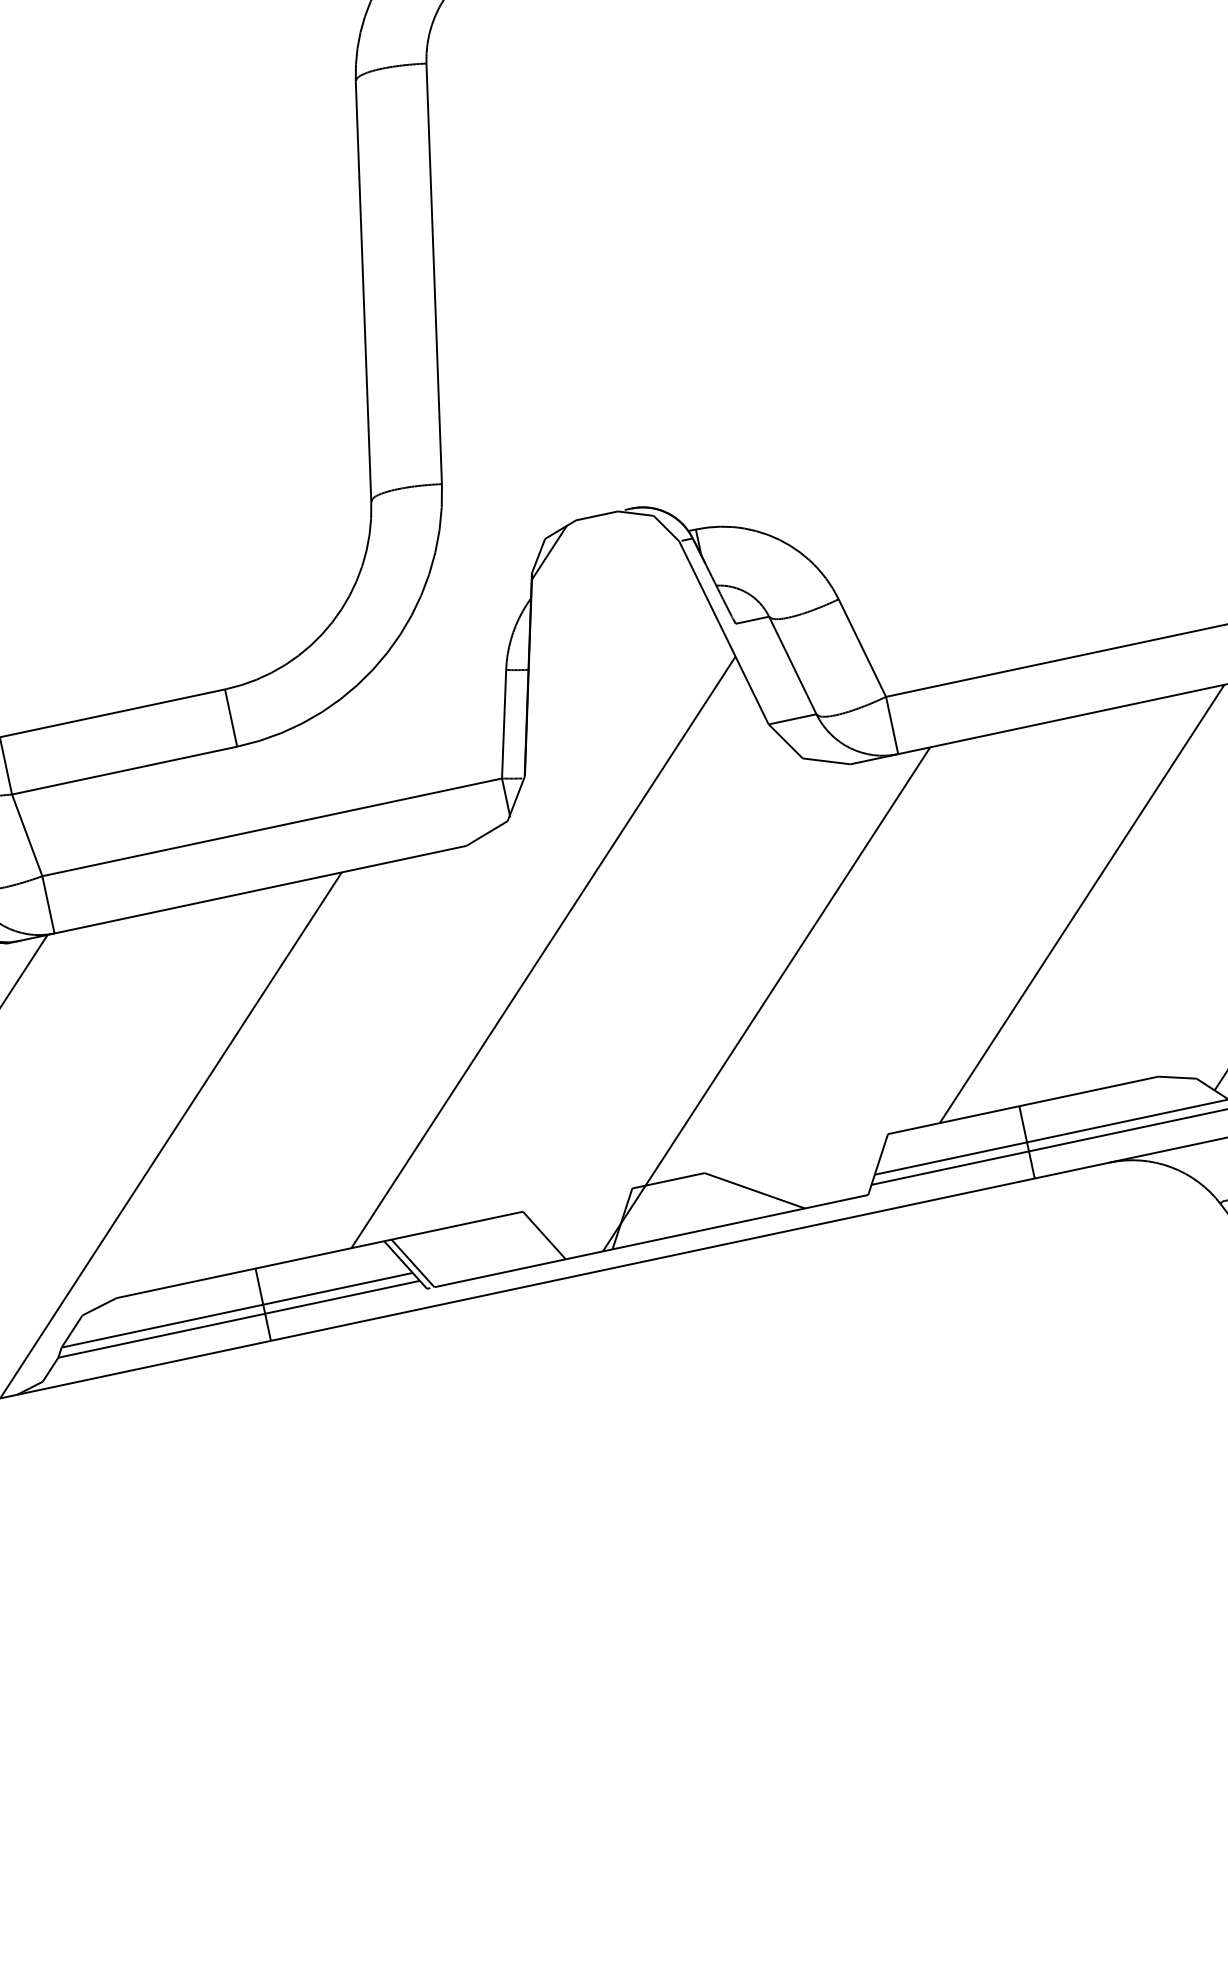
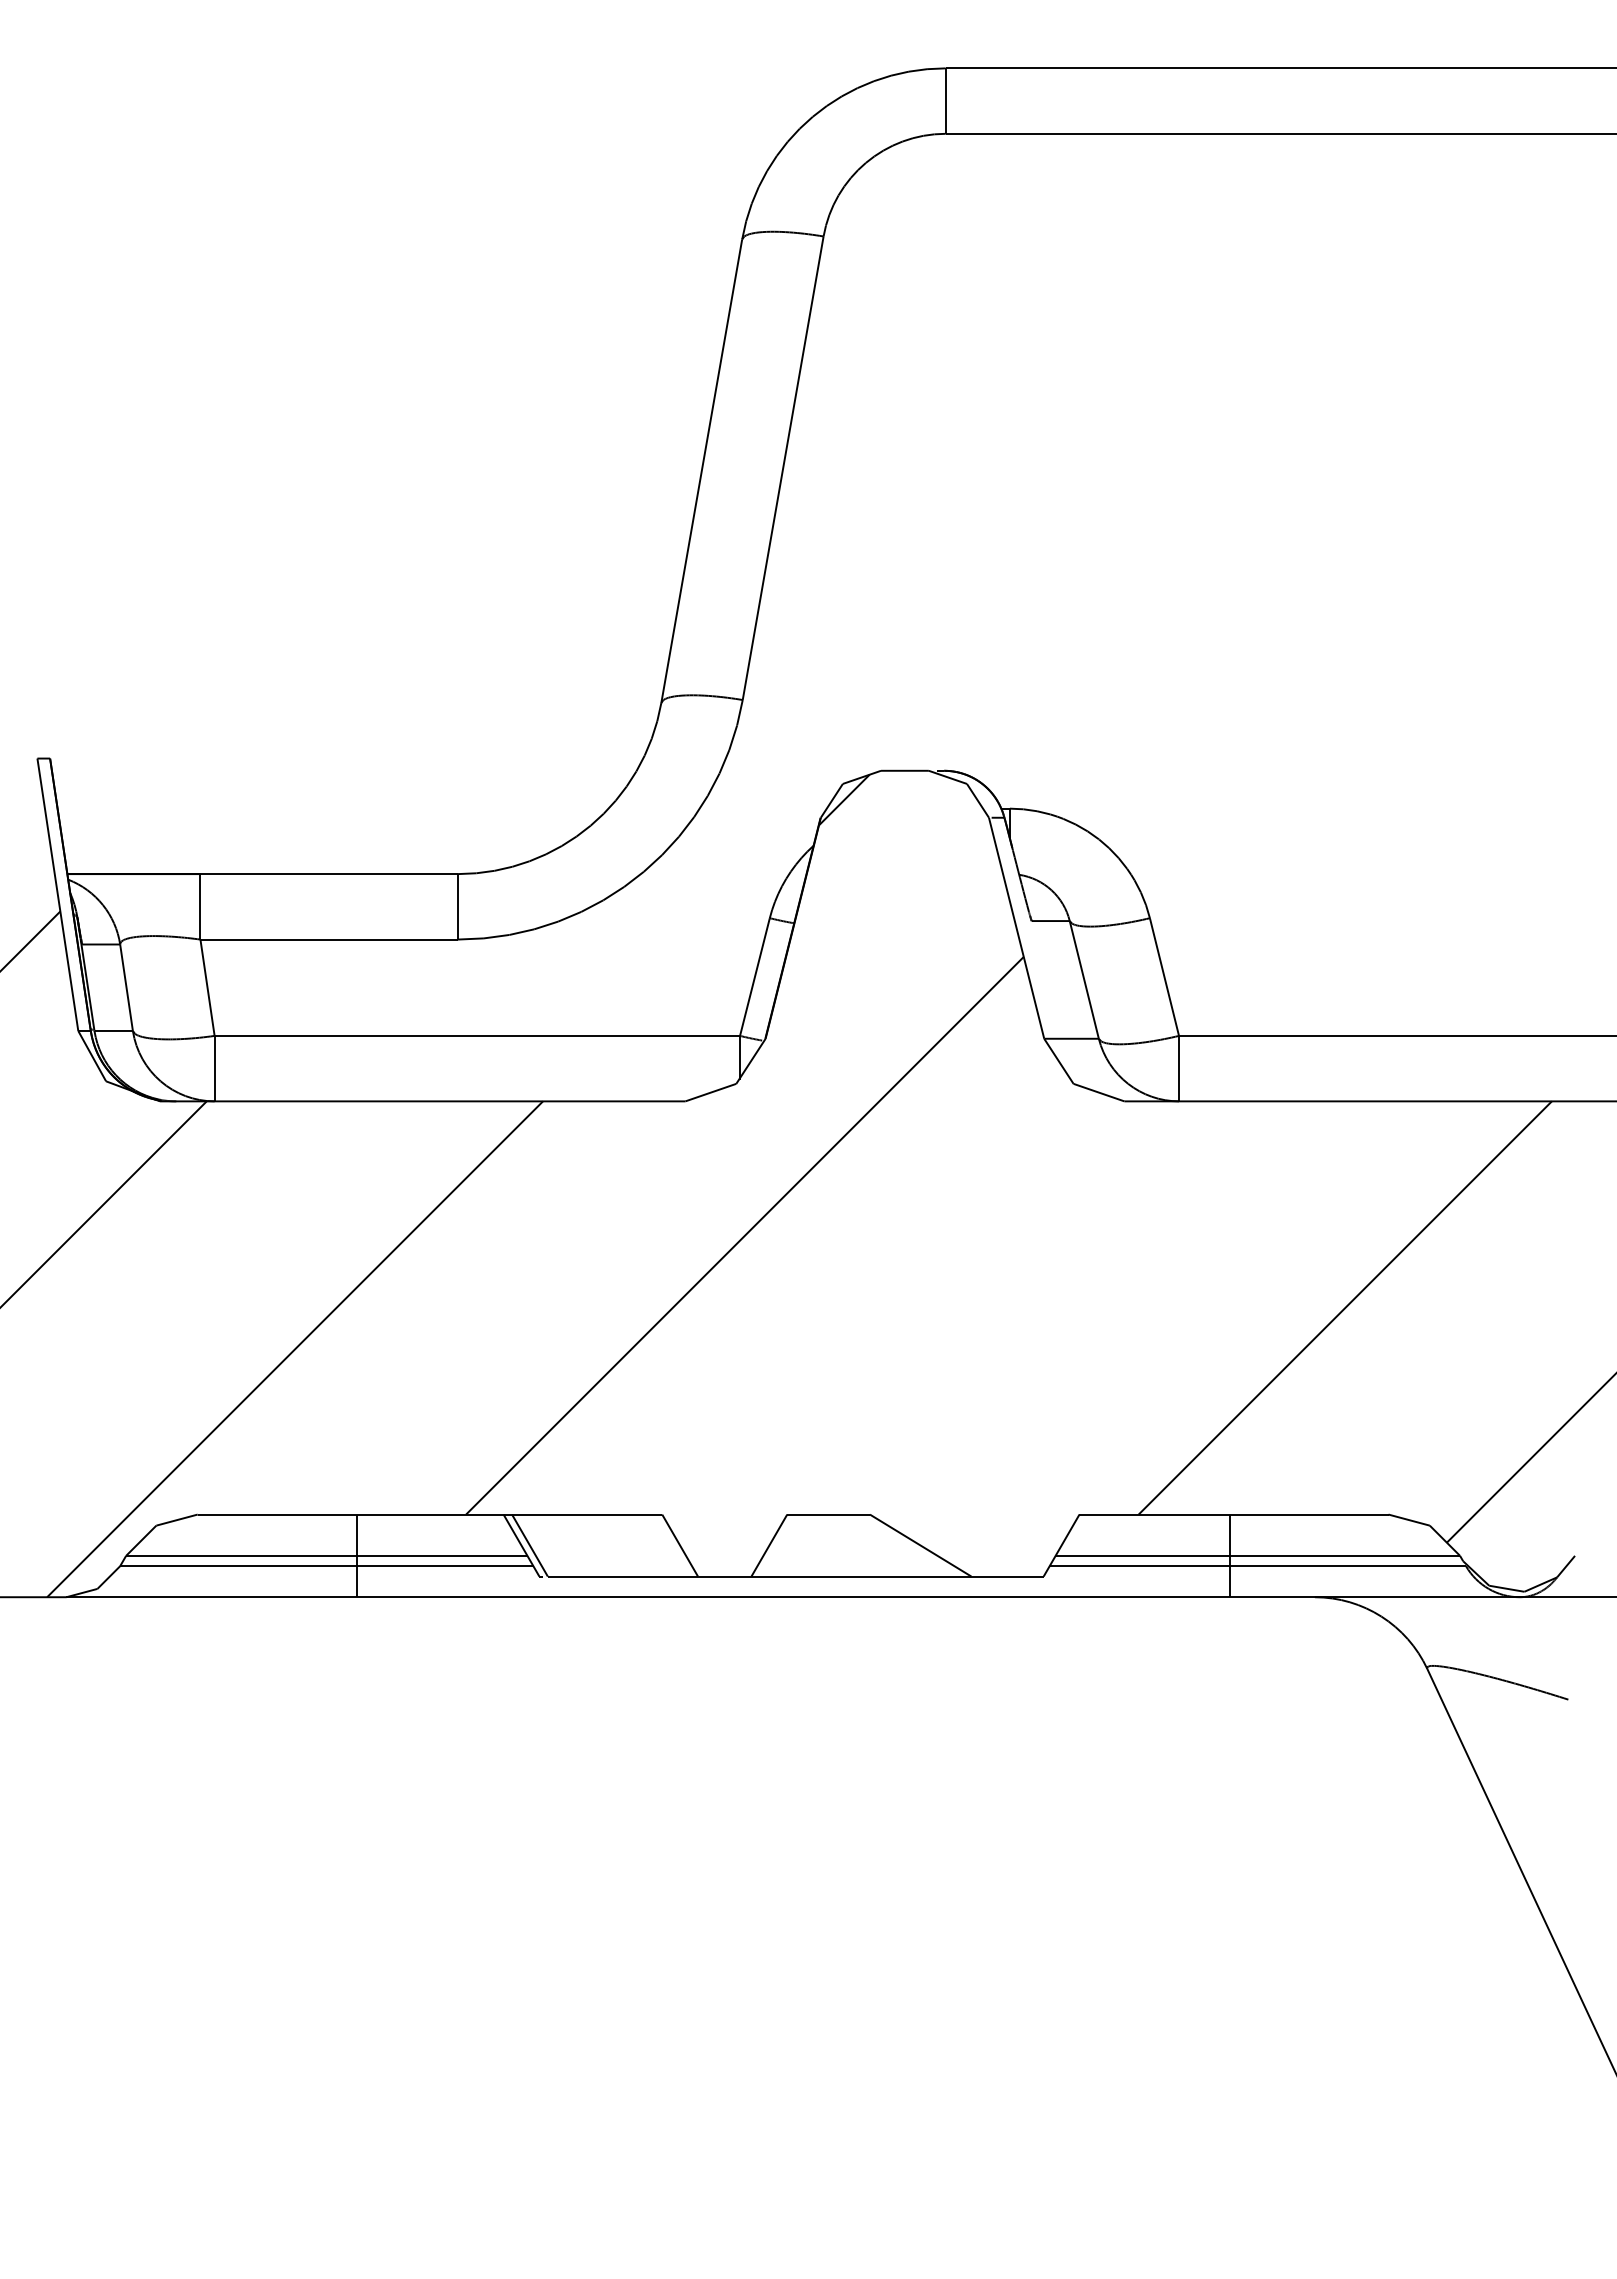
line: (766, 999) -> (977, 1338), removed

